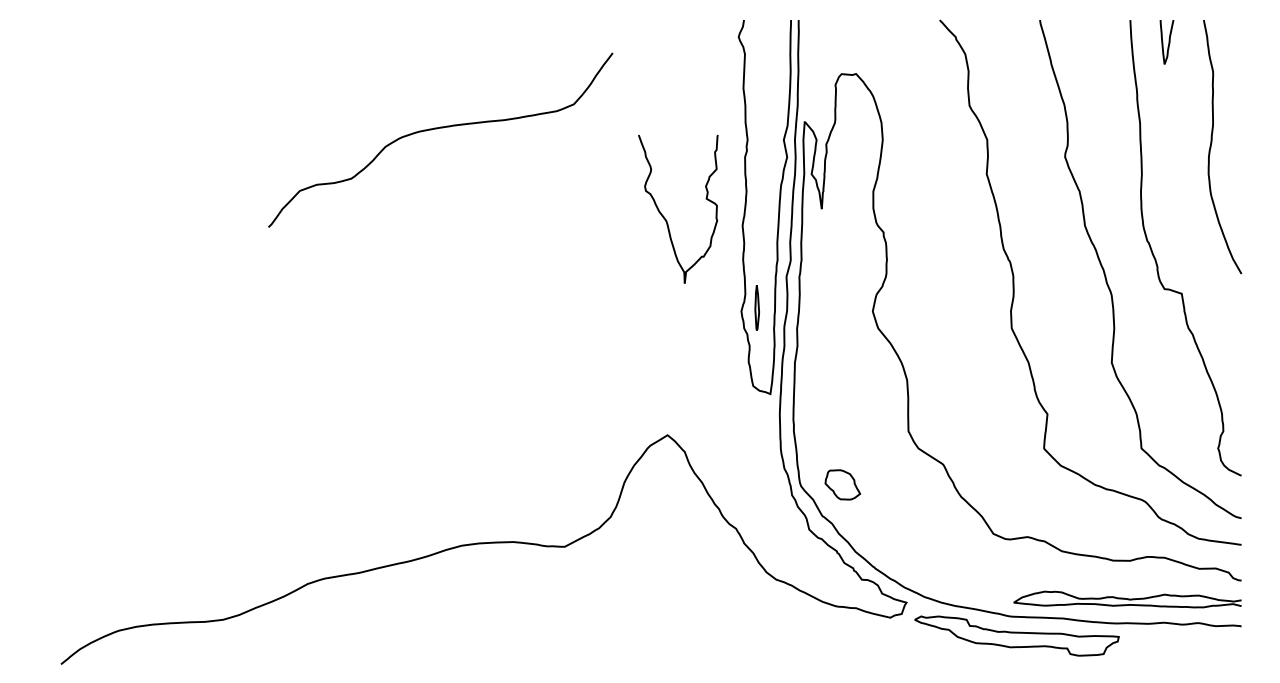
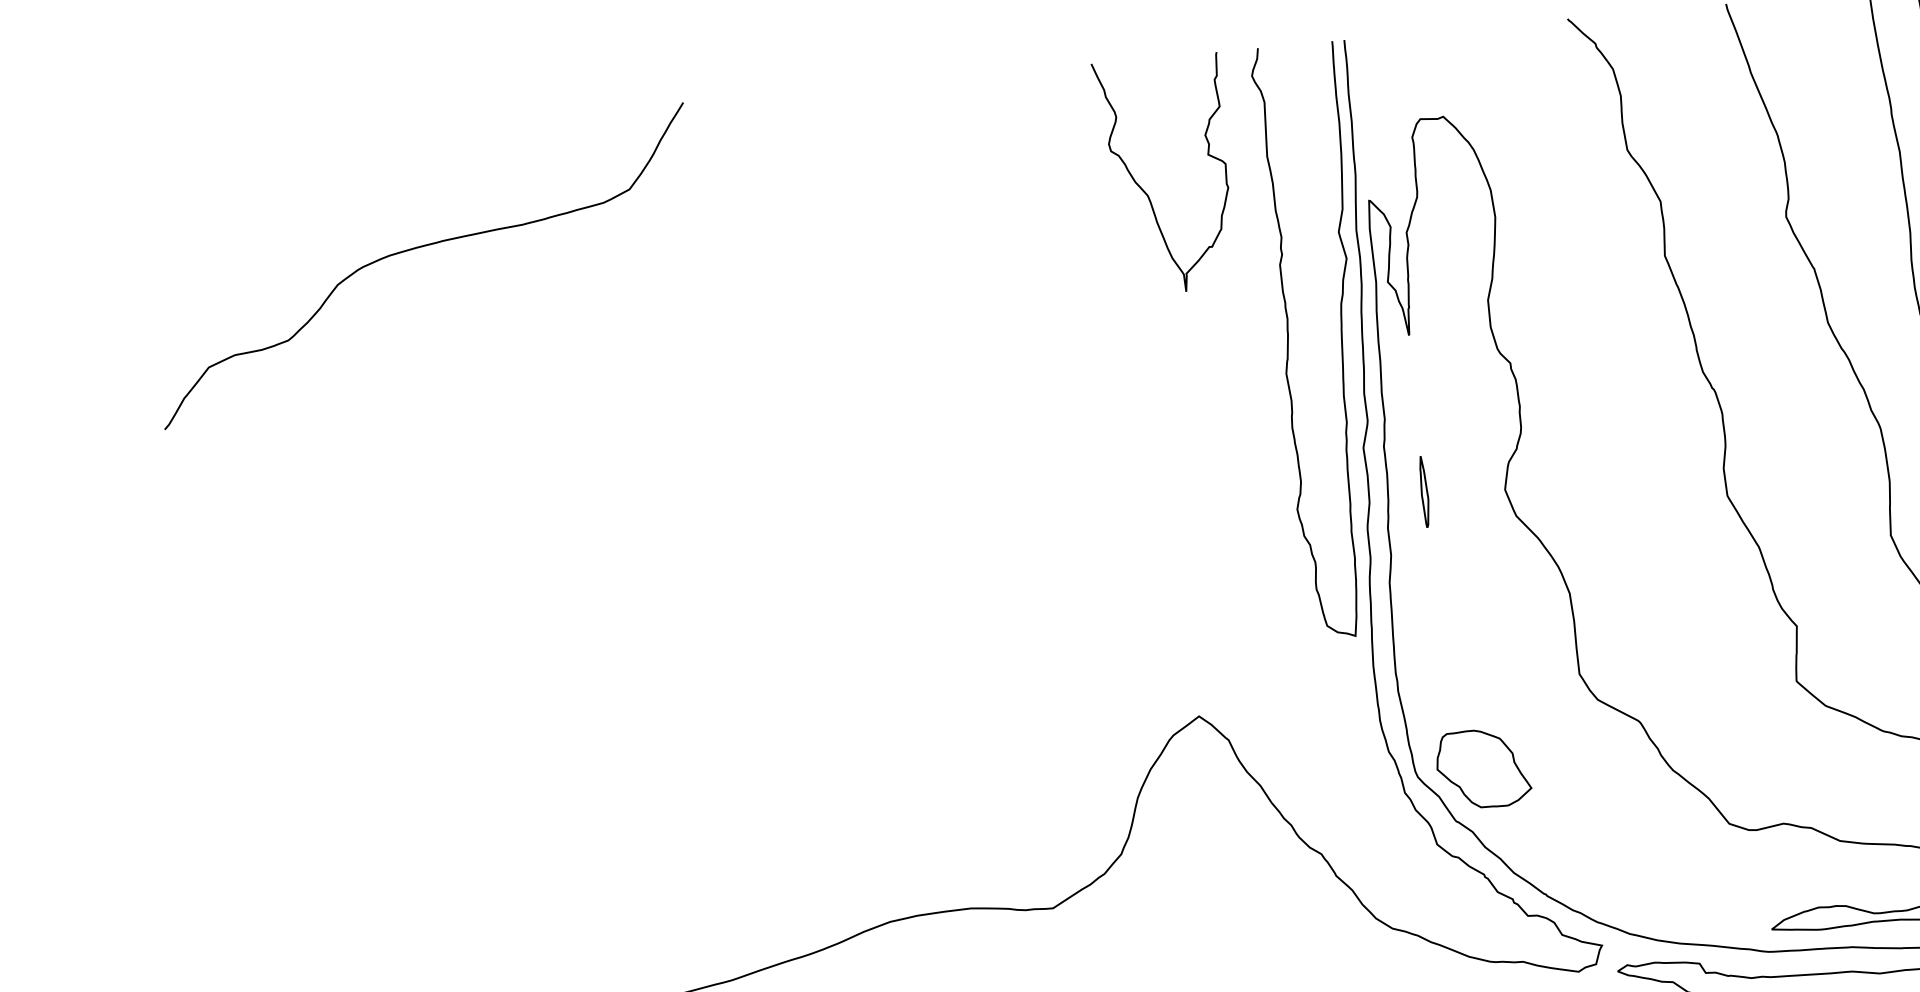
curve: (437, 129) -> (417, 249), moved
curve: (664, 216) -> (1144, 188), moved
part: (756, 307) -> (1423, 491), moved
part: (842, 484) -> (1483, 768), size x1.67

